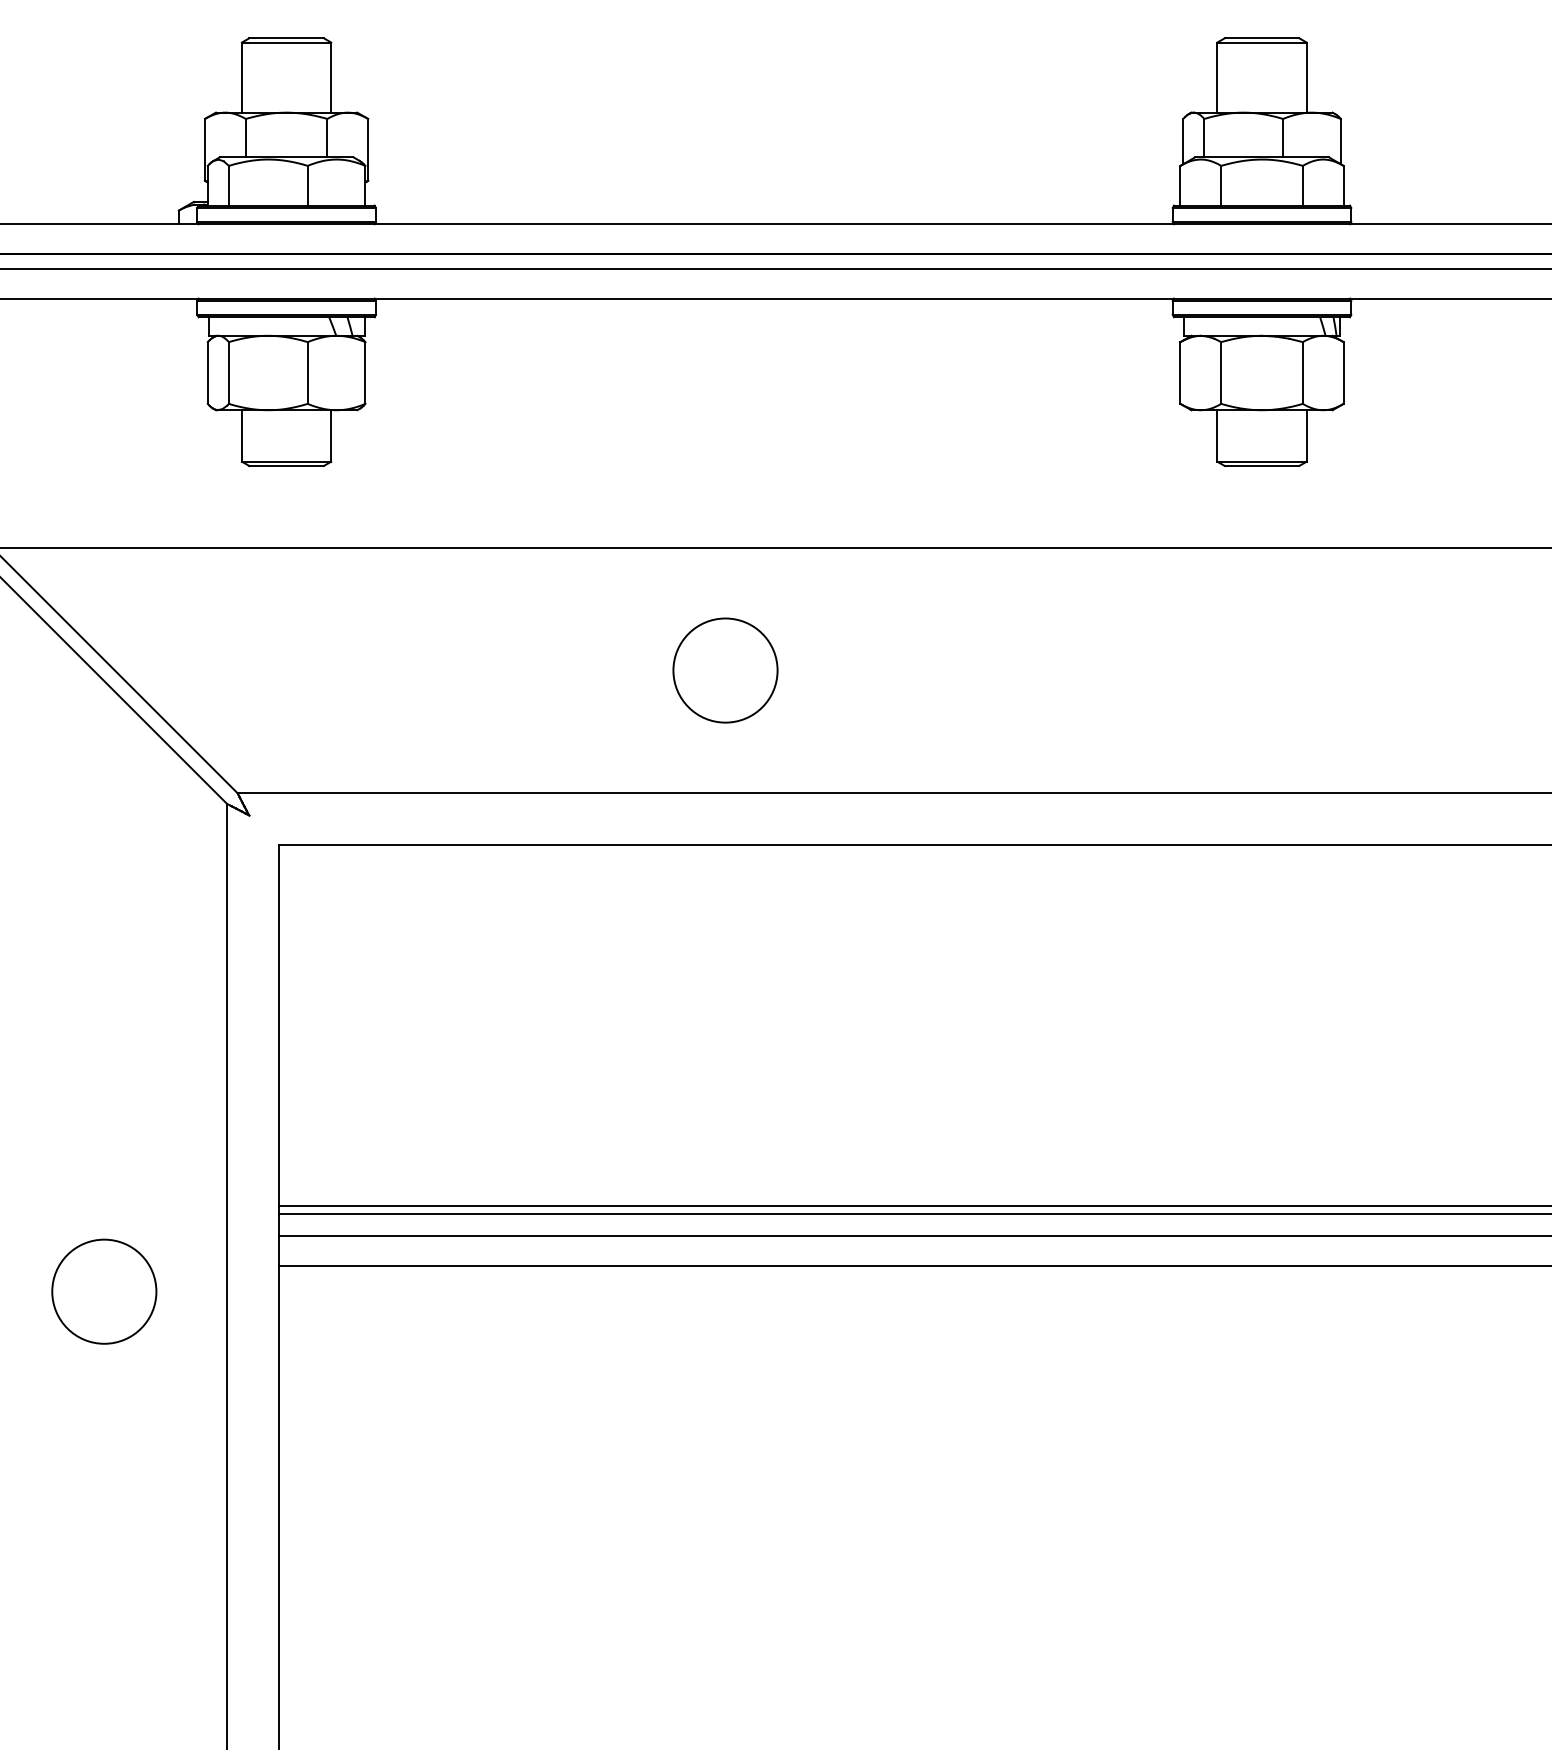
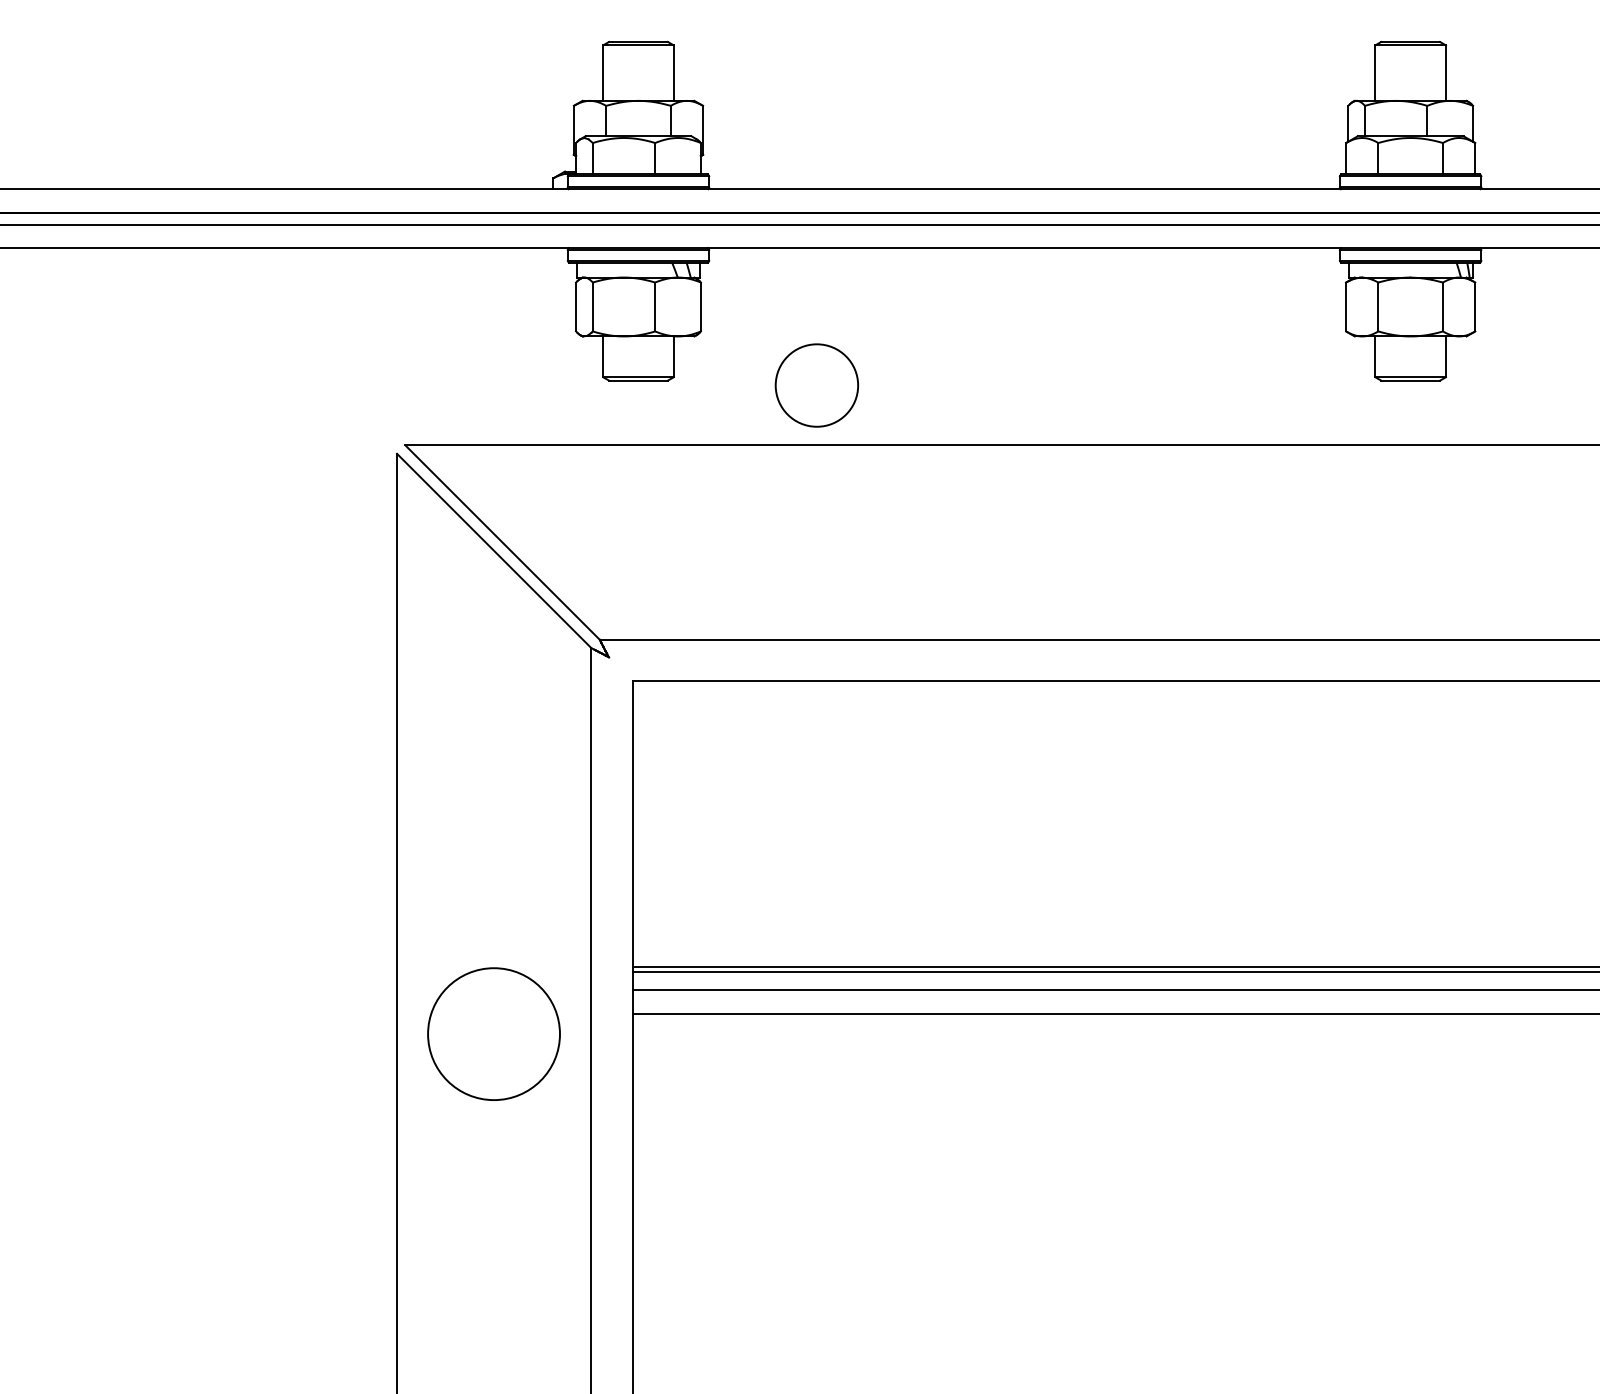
circle: (724, 670) -> (816, 385), moved
circle: (104, 1291) -> (494, 1034), size x1.6

